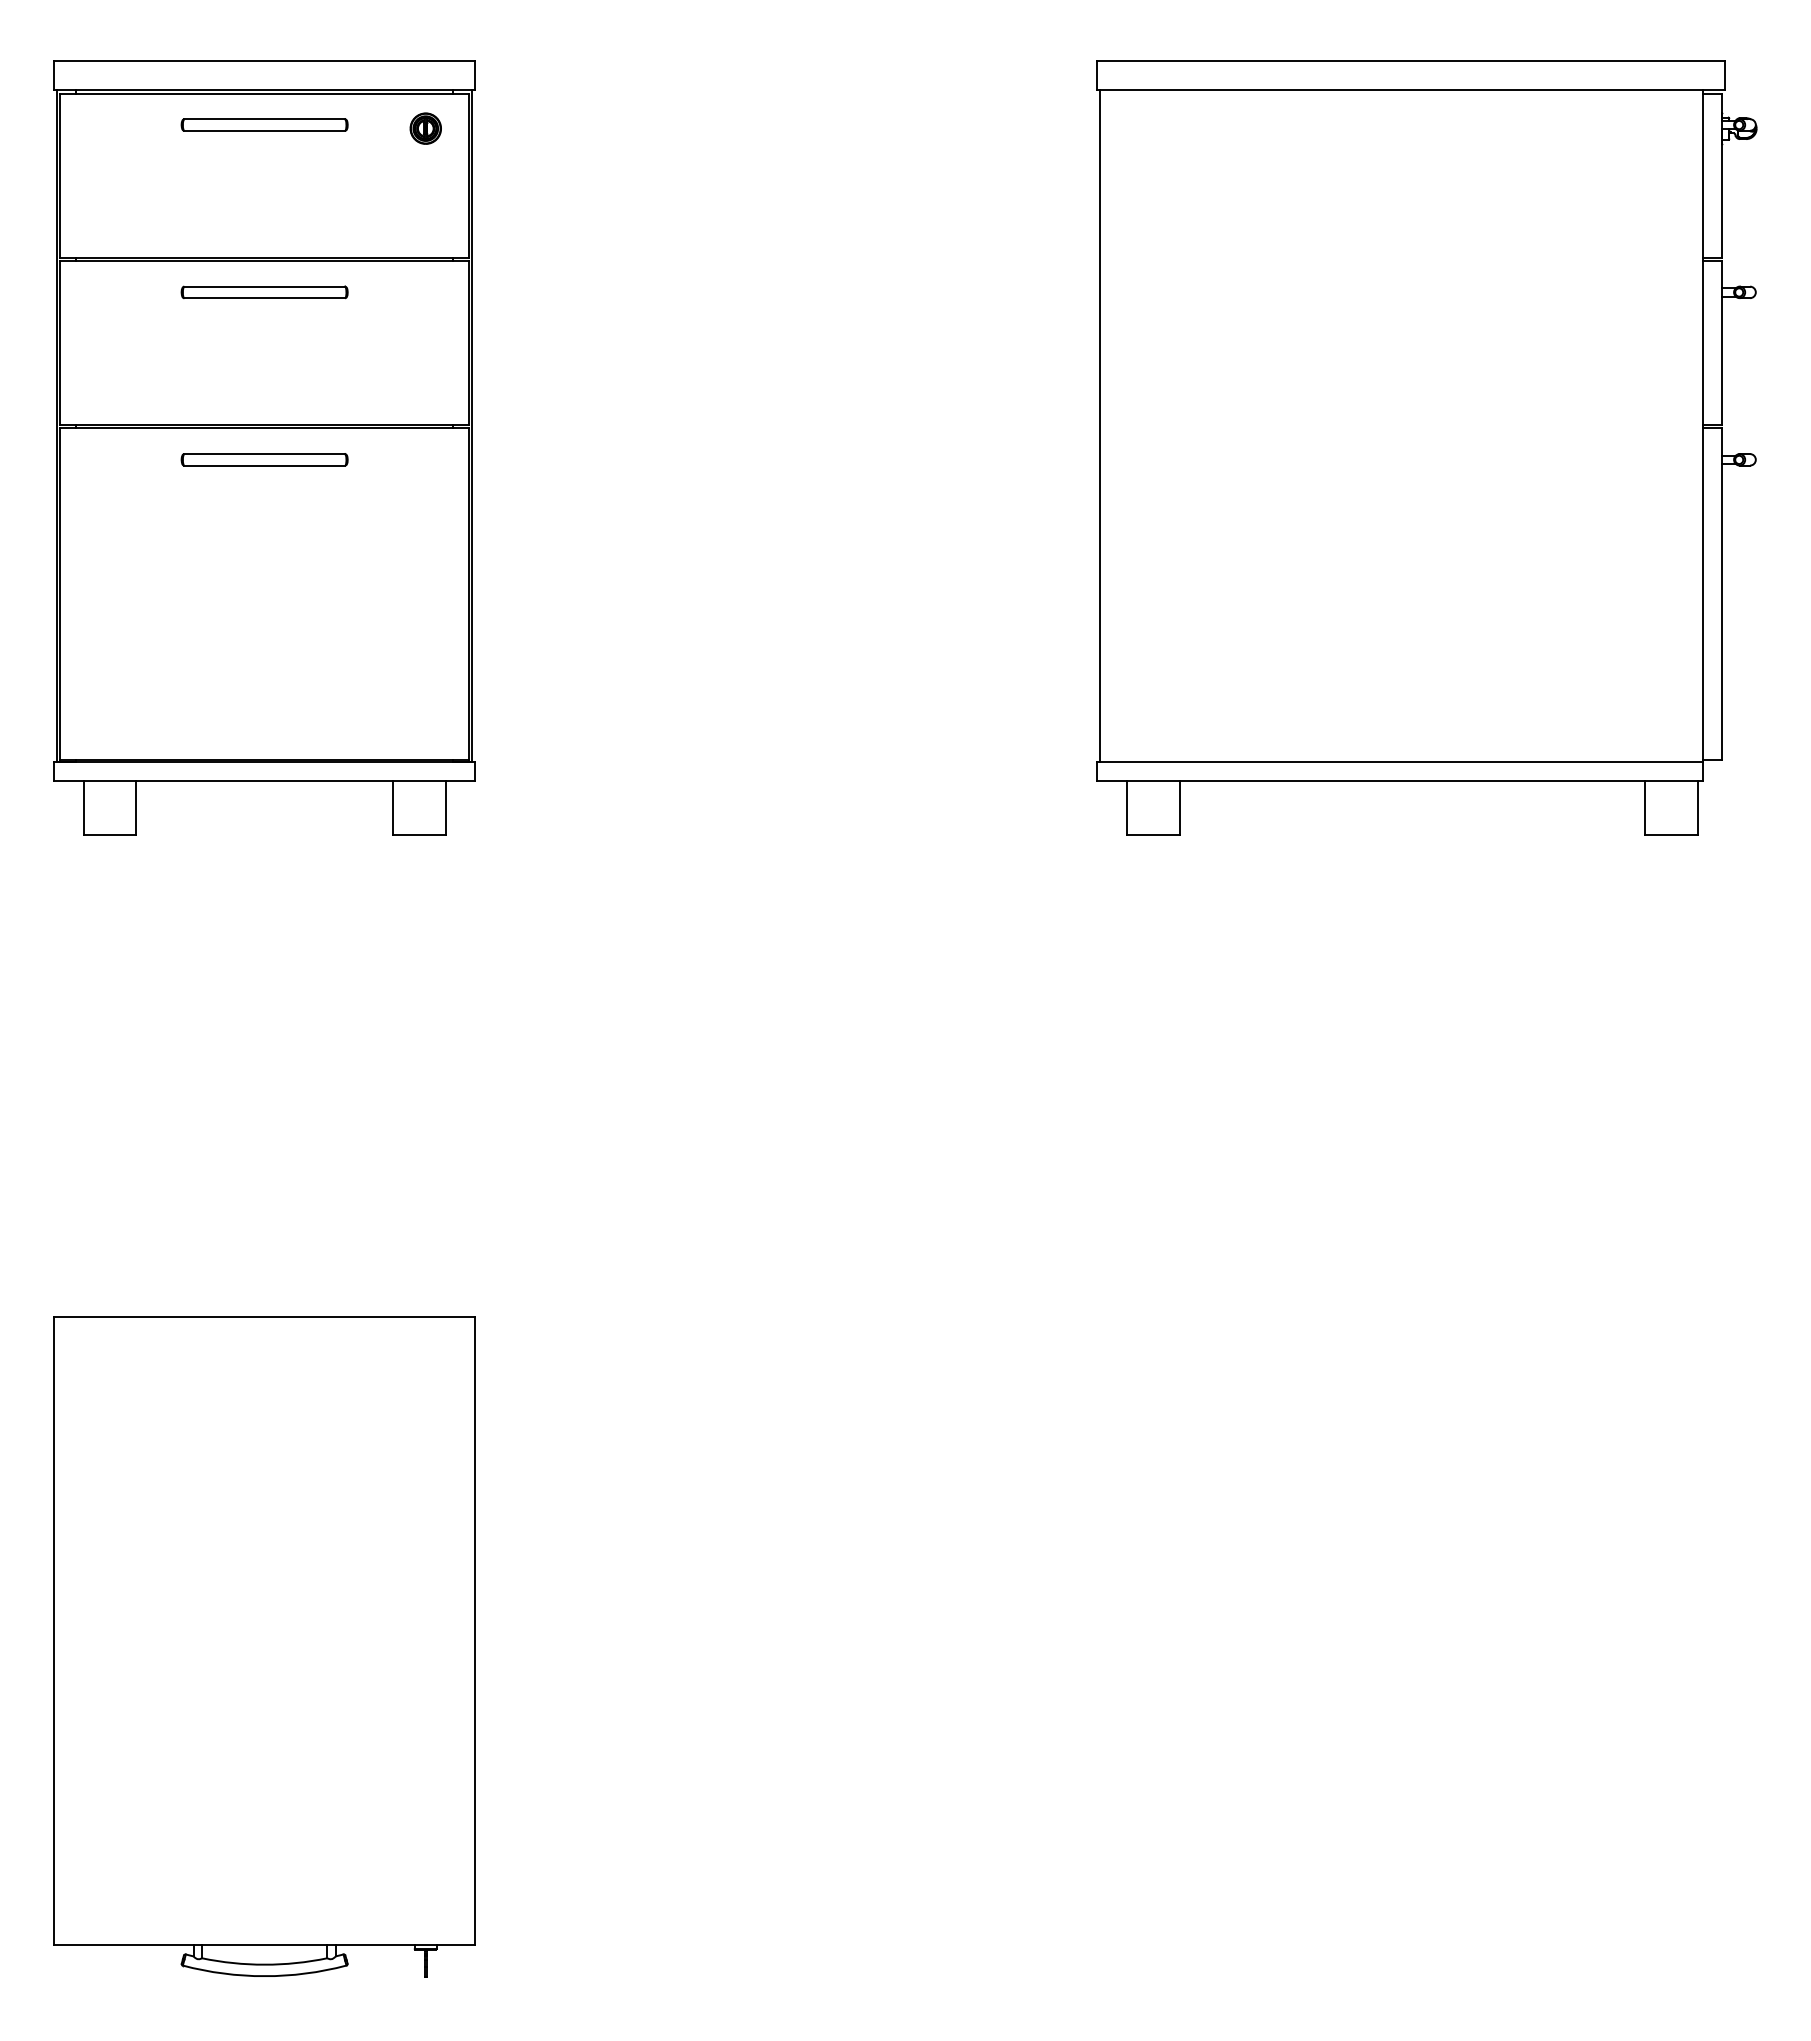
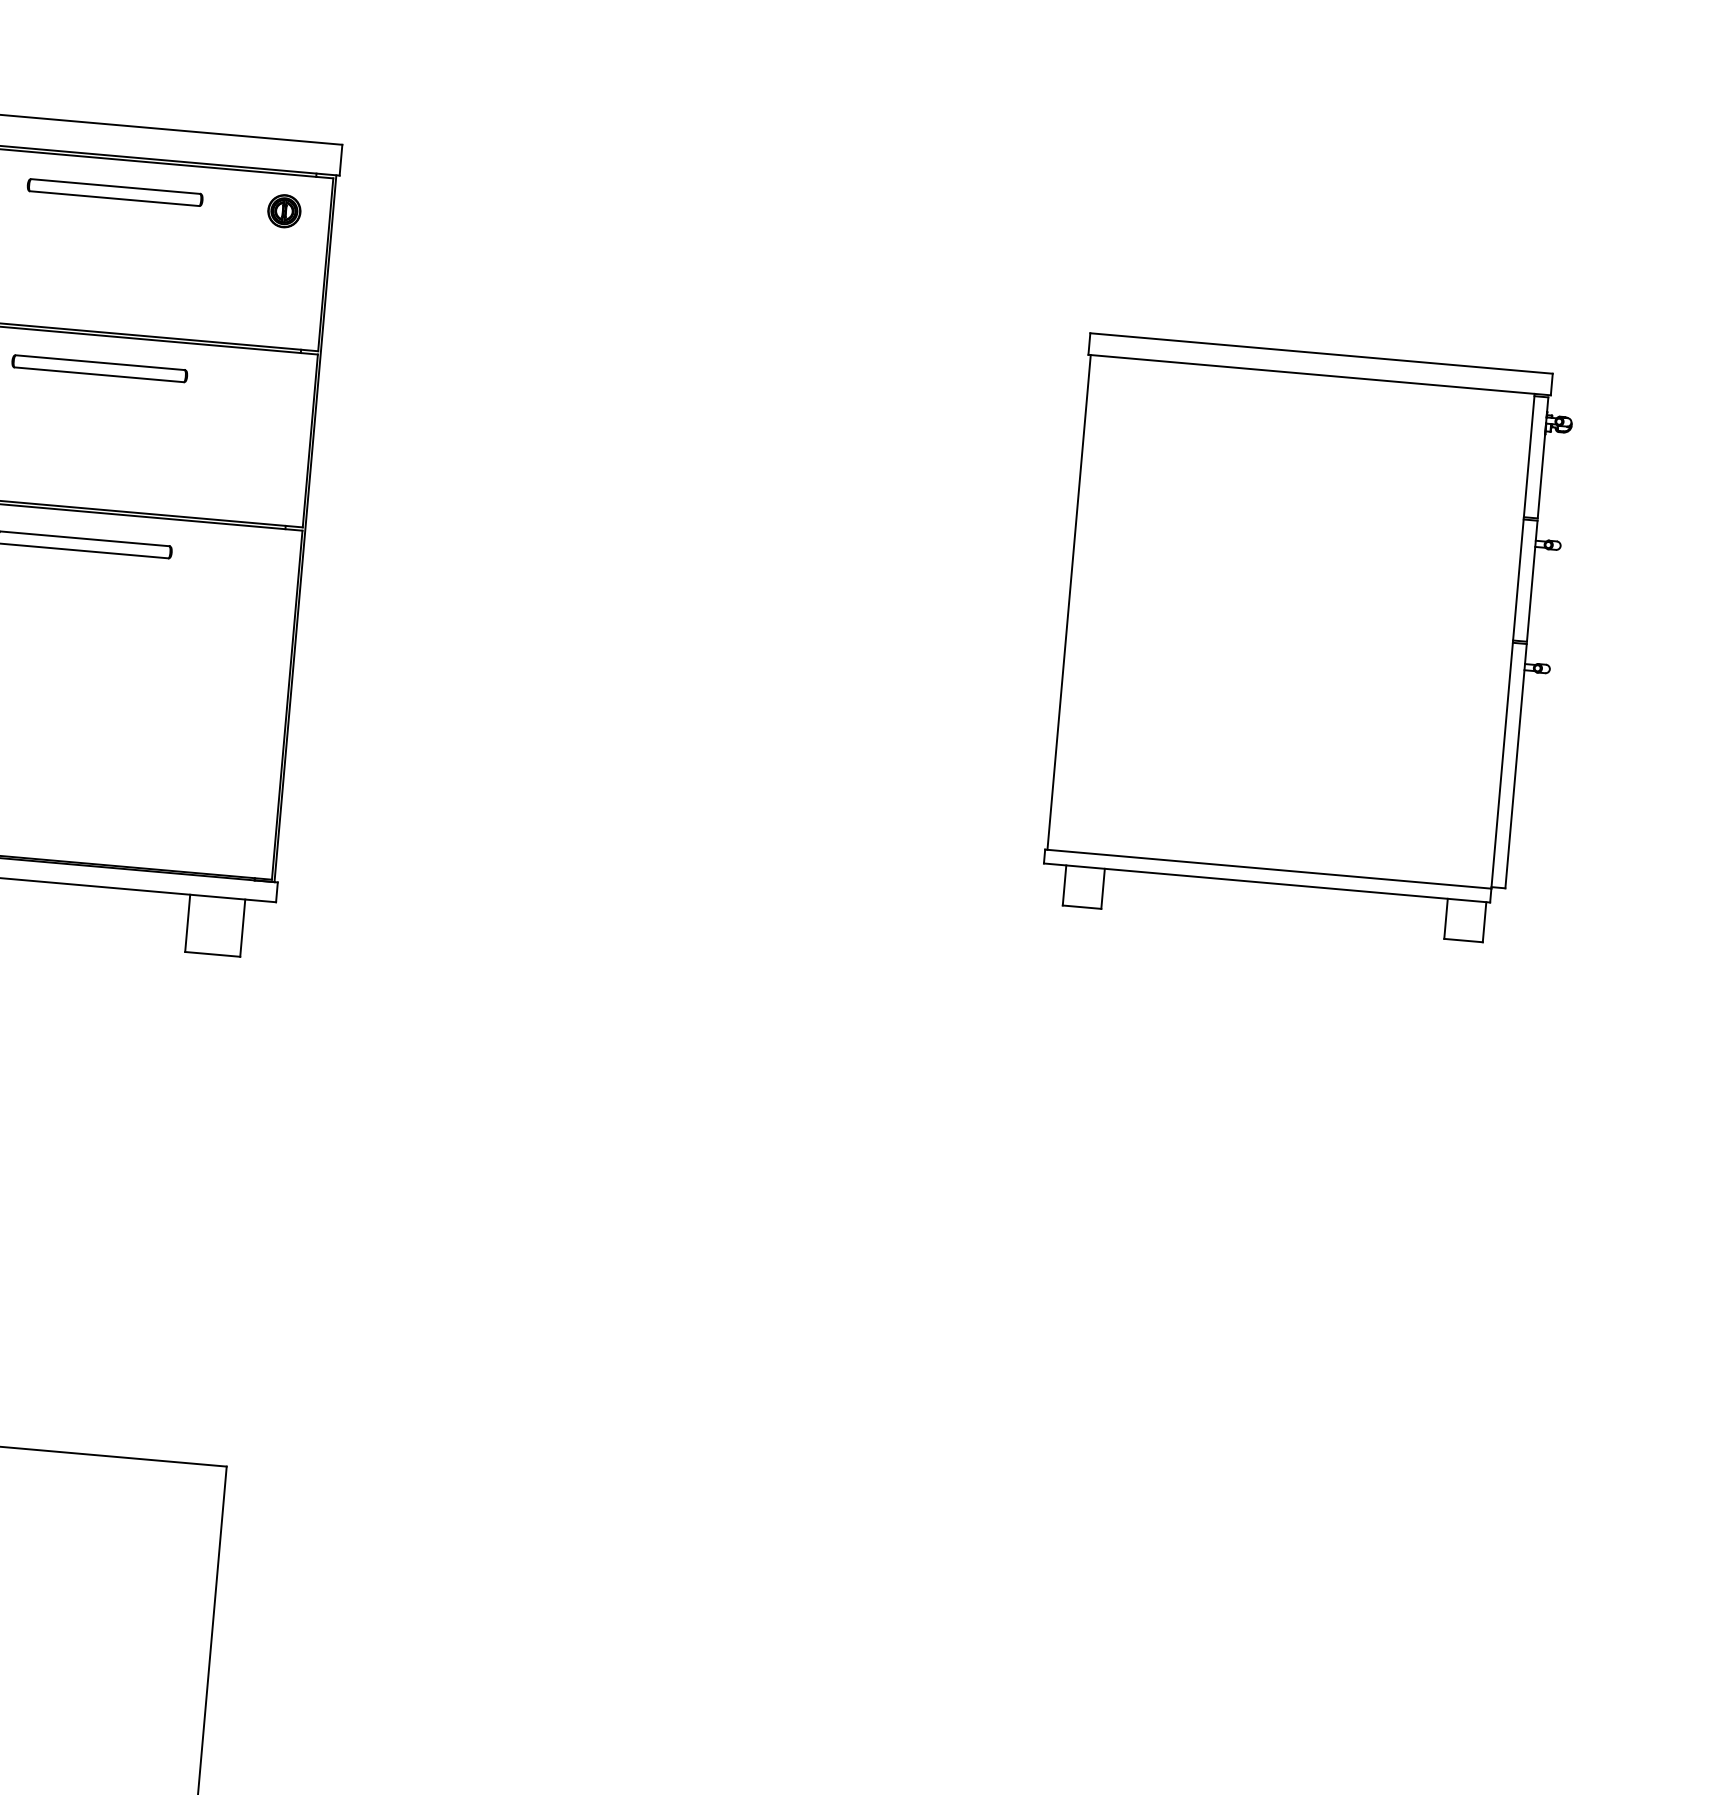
part: (1426, 447) -> (1307, 638), size x0.7

